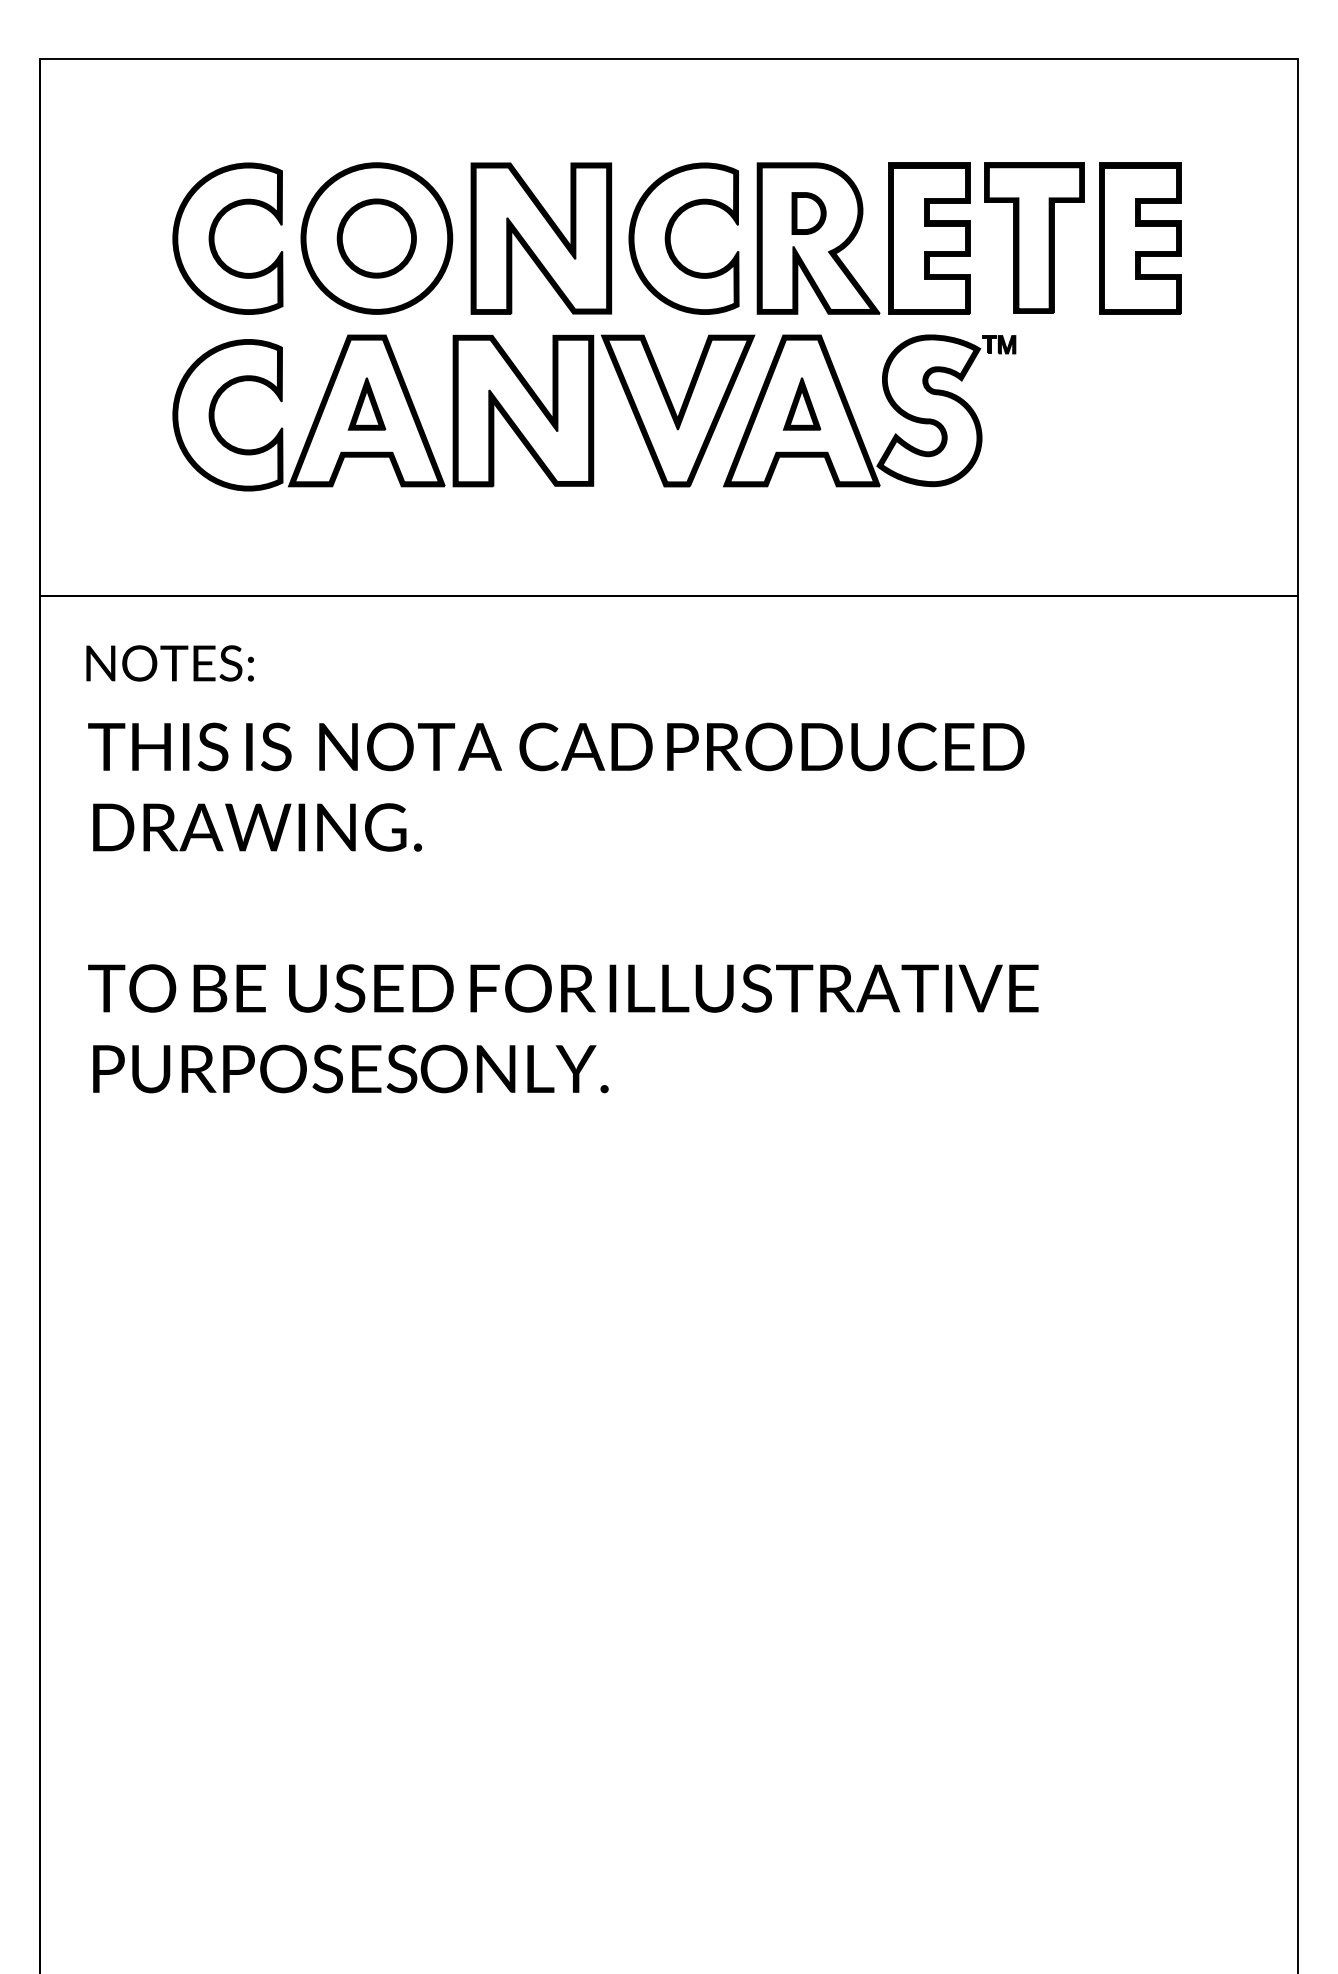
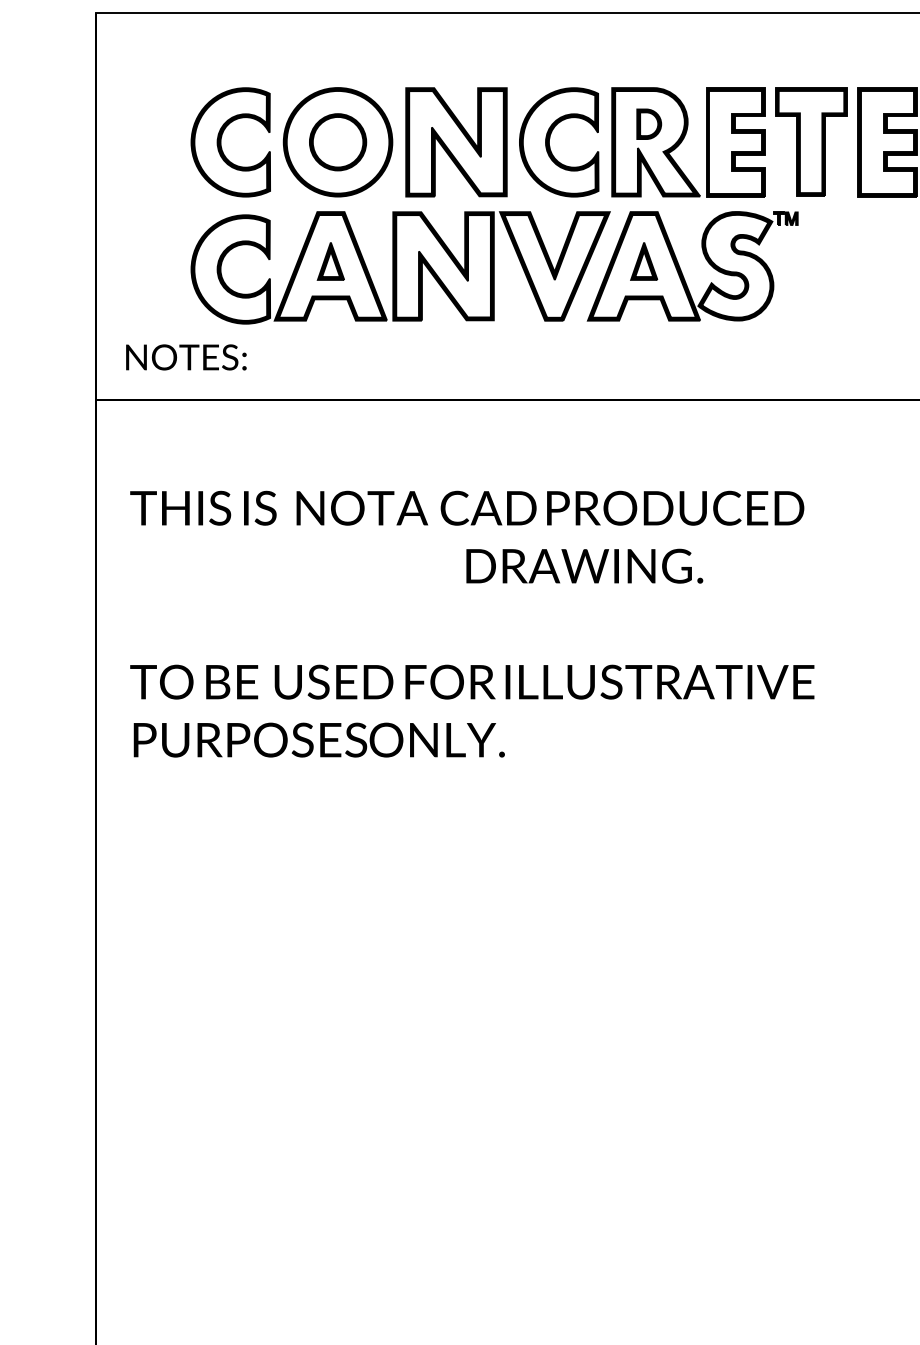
text: (169, 663) -> (185, 357), moved
text: (257, 827) -> (584, 566), moved

